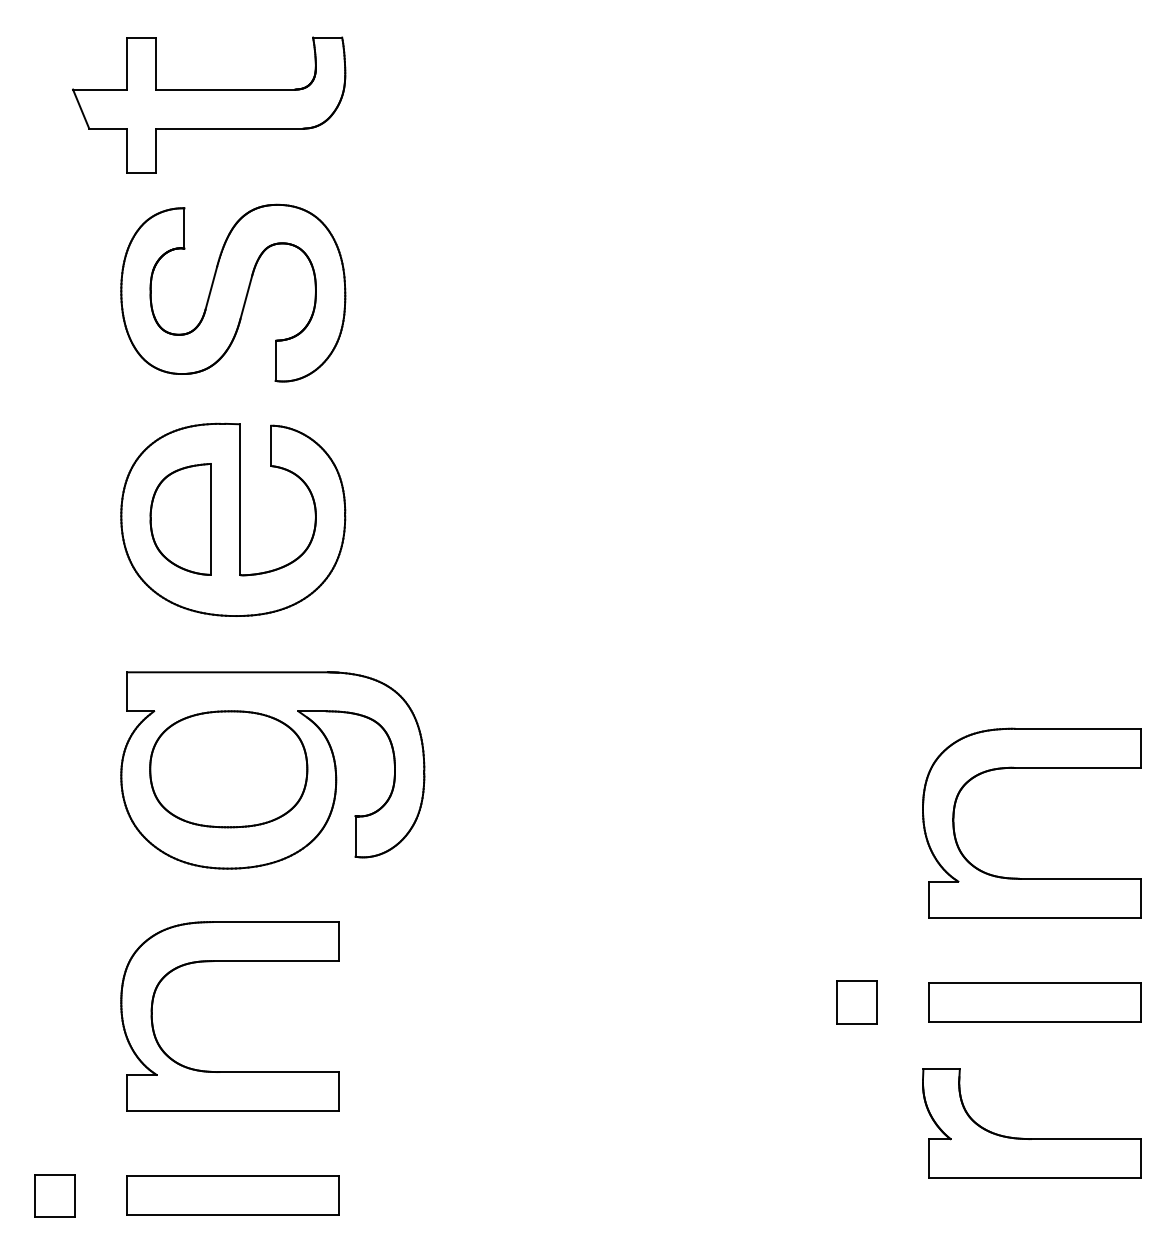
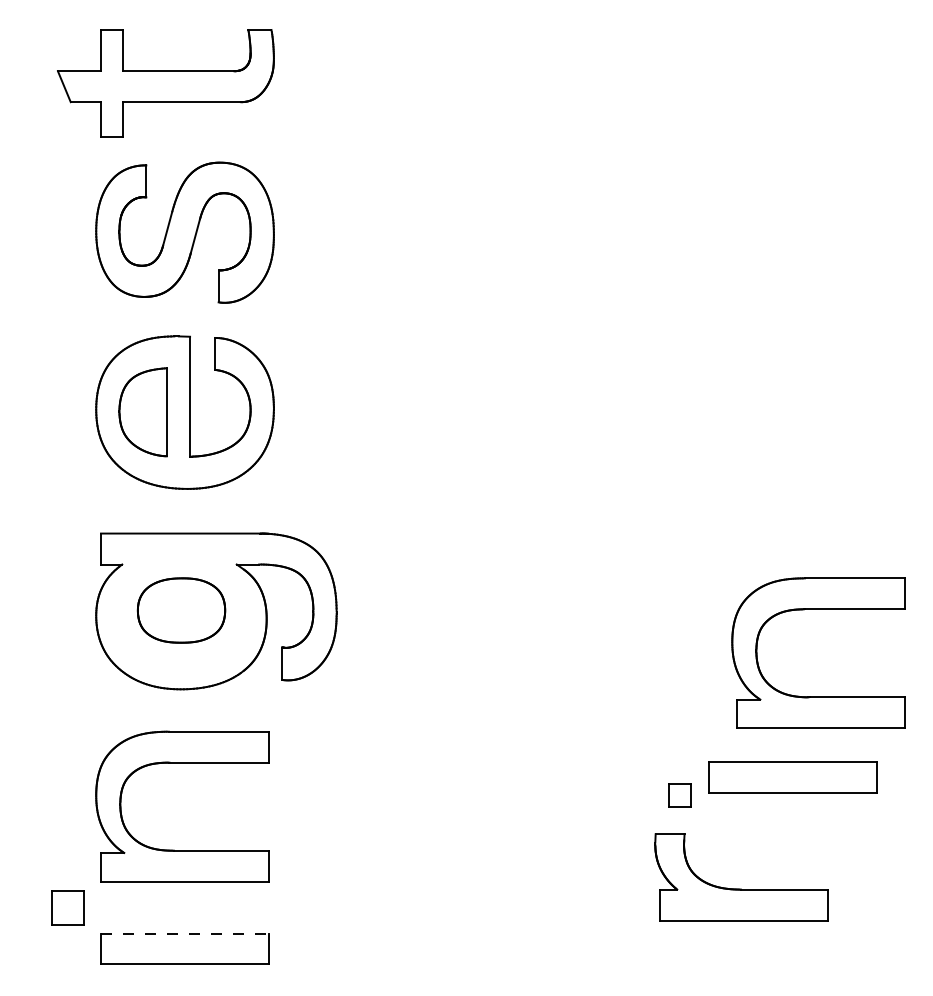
part: (228, 769) -> (181, 610), size x0.7
part: (856, 1002) -> (679, 795), size x0.7
part: (1034, 1002) -> (792, 777), moved
part: (1031, 1138) -> (741, 889), moved
line: (233, 1176) -> (185, 933), solid -> dashed
part: (54, 1195) -> (67, 907), moved

